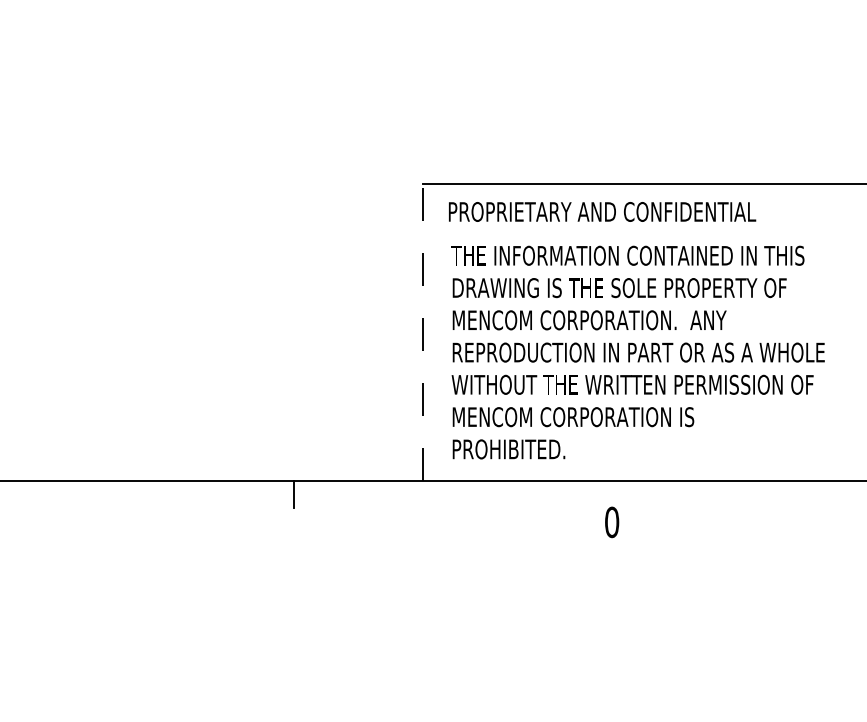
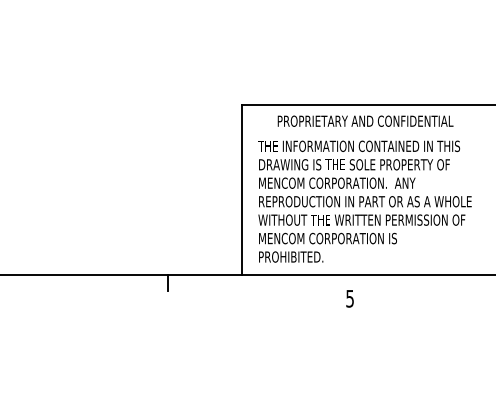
text: (602, 210) -> (365, 120), moved
line: (422, 333) -> (241, 190), dashed -> solid
text: (612, 521) -> (350, 298), 0 -> 5

